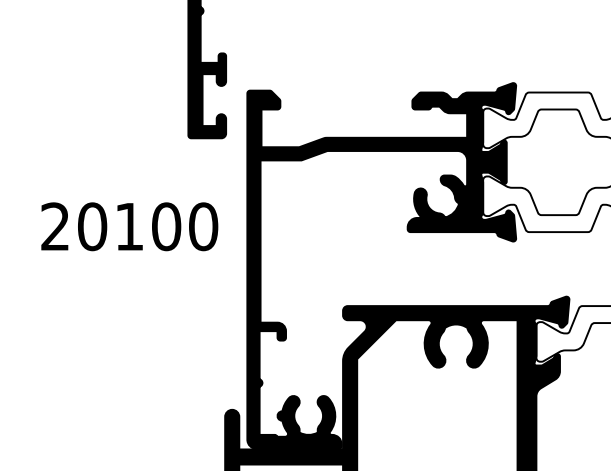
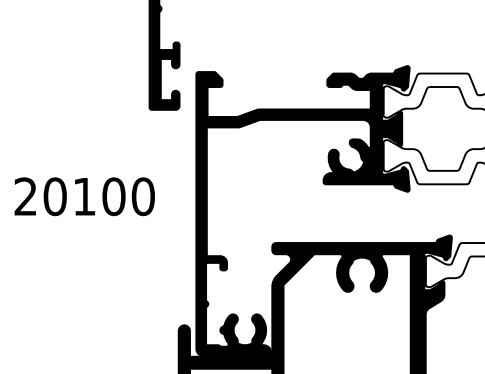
text: (129, 226) -> (84, 196), moved

